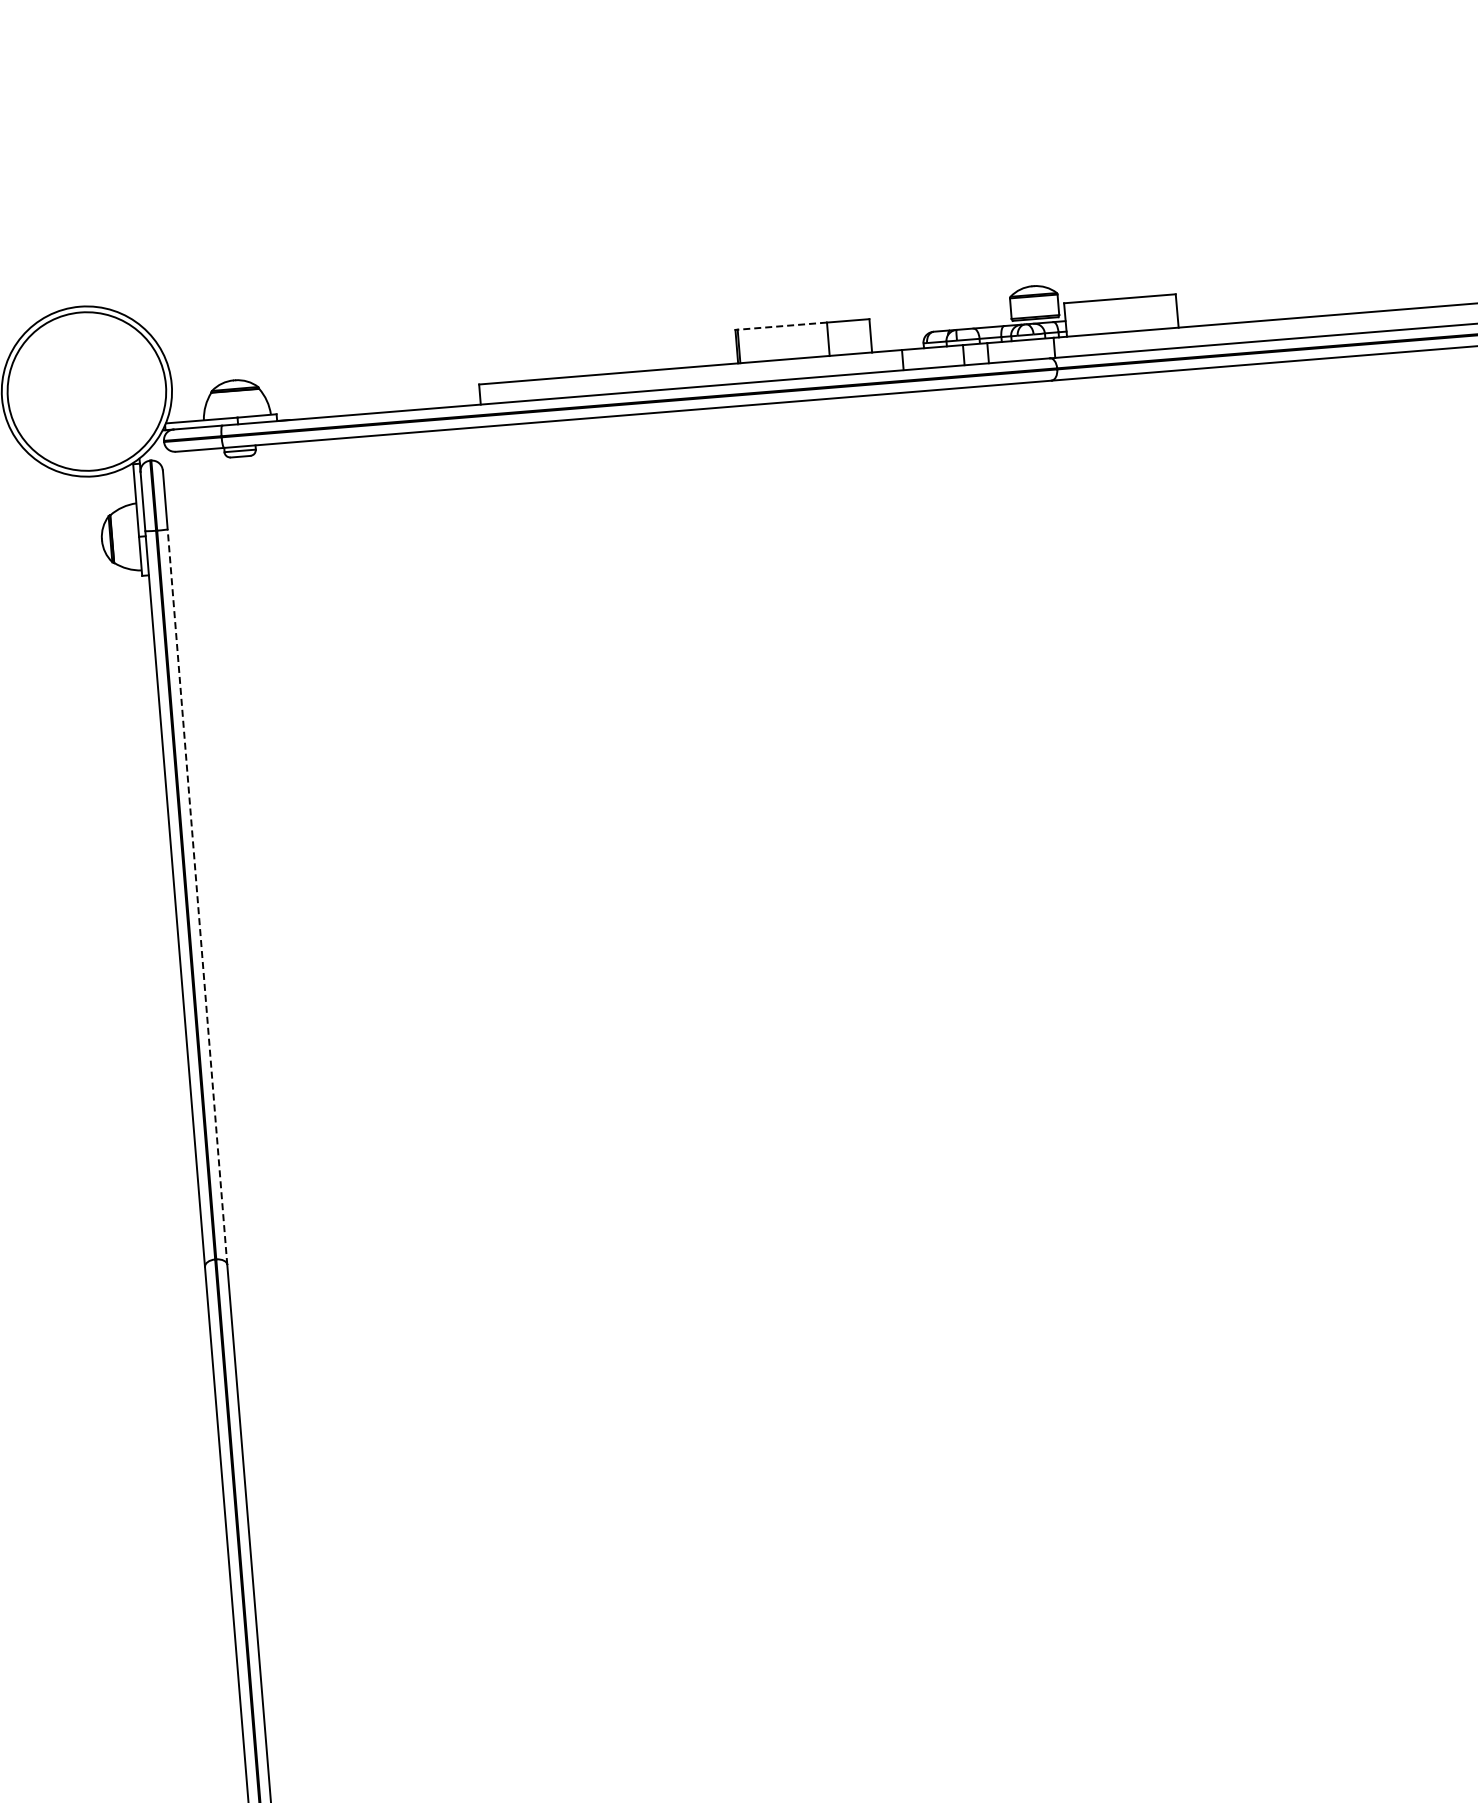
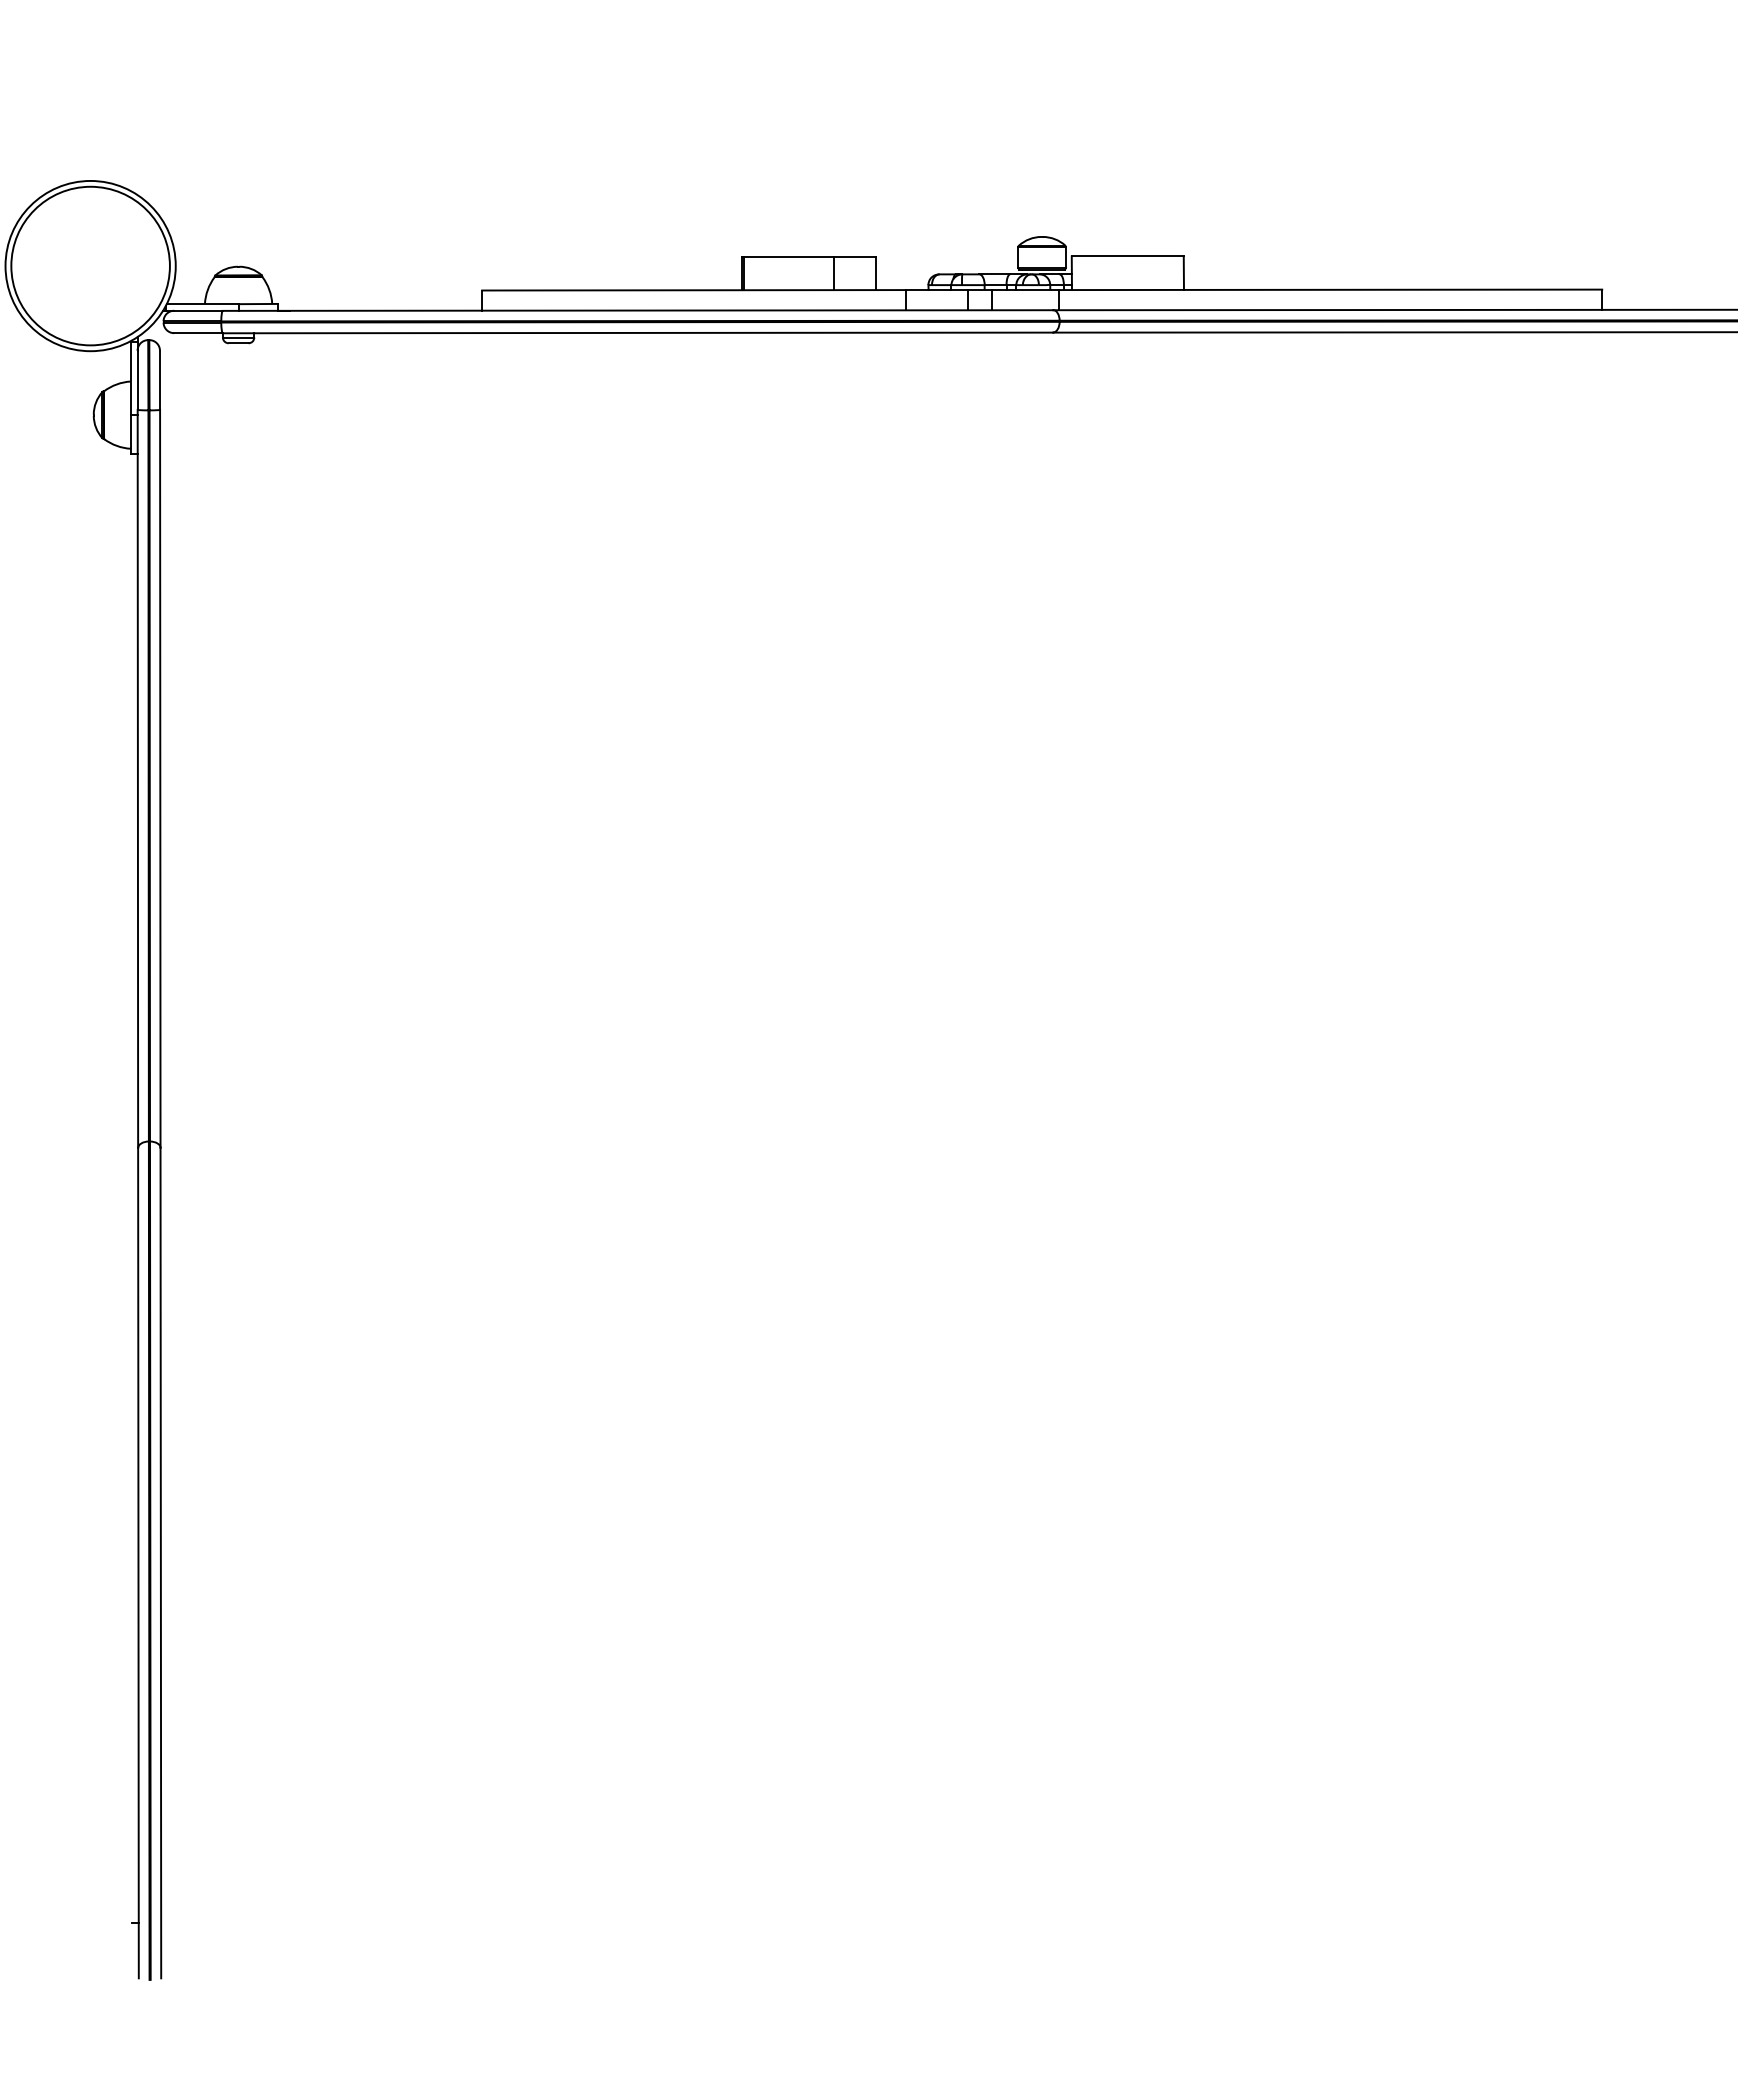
line: (782, 325) -> (789, 256), dashed -> solid
line: (197, 896) -> (160, 778), dashed -> solid

